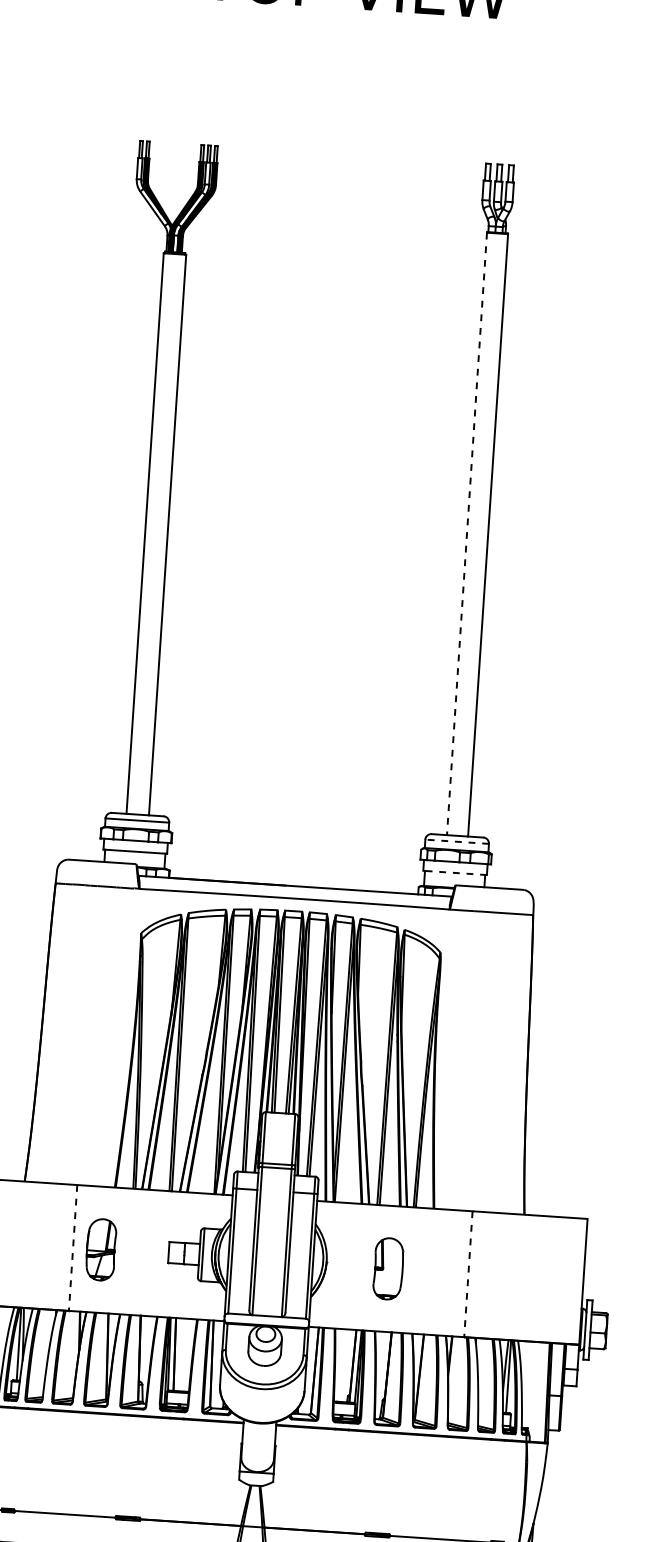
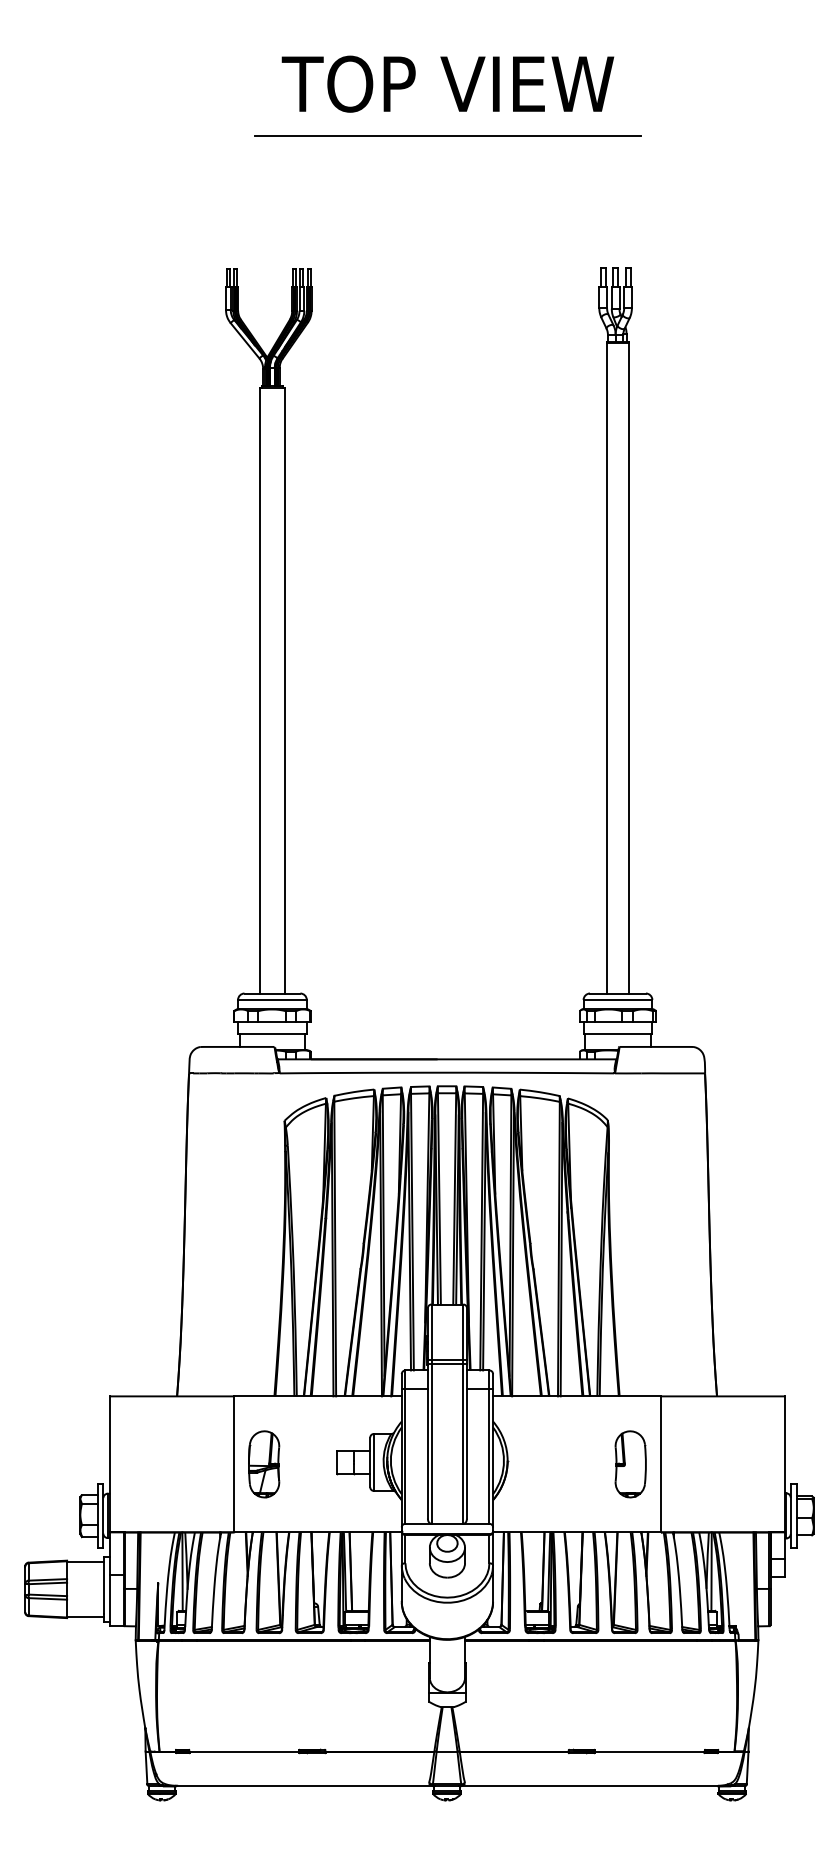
line: (352, 31) -> (447, 135), added
line: (466, 534) -> (606, 668), dashed -> solid
line: (456, 841) -> (617, 999), dashed -> solid
line: (454, 872) -> (617, 1033), dashed -> solid
line: (72, 1248) -> (233, 1464), dashed -> solid
part: (388, 1269) -> (630, 1464), moved
line: (468, 1274) -> (661, 1464), dashed -> solid

